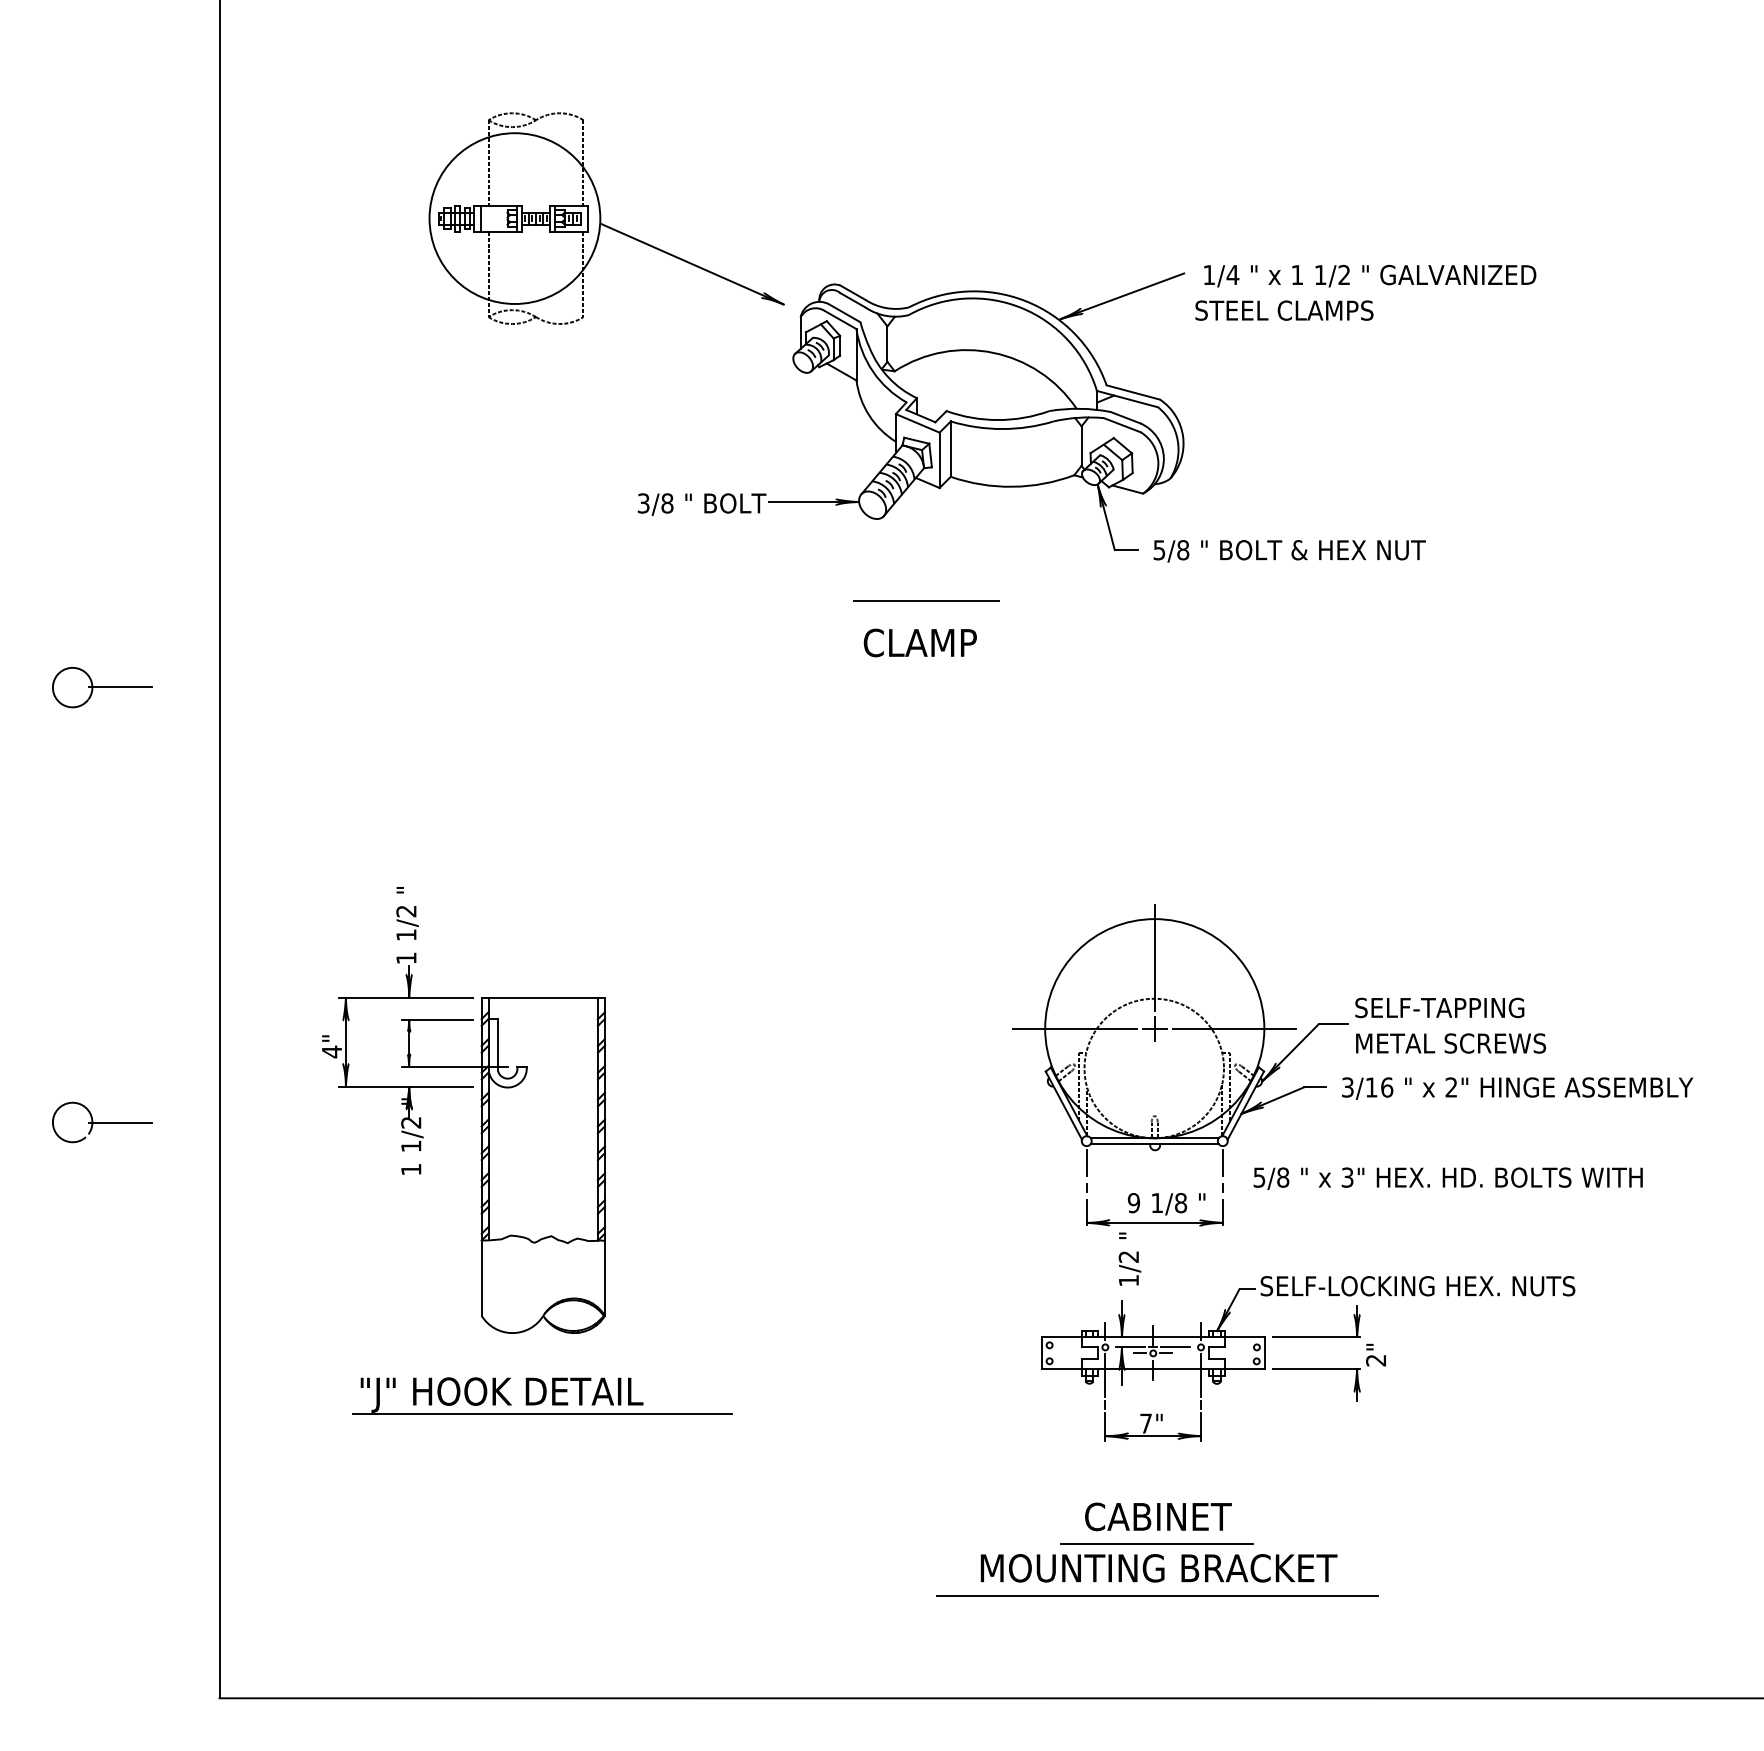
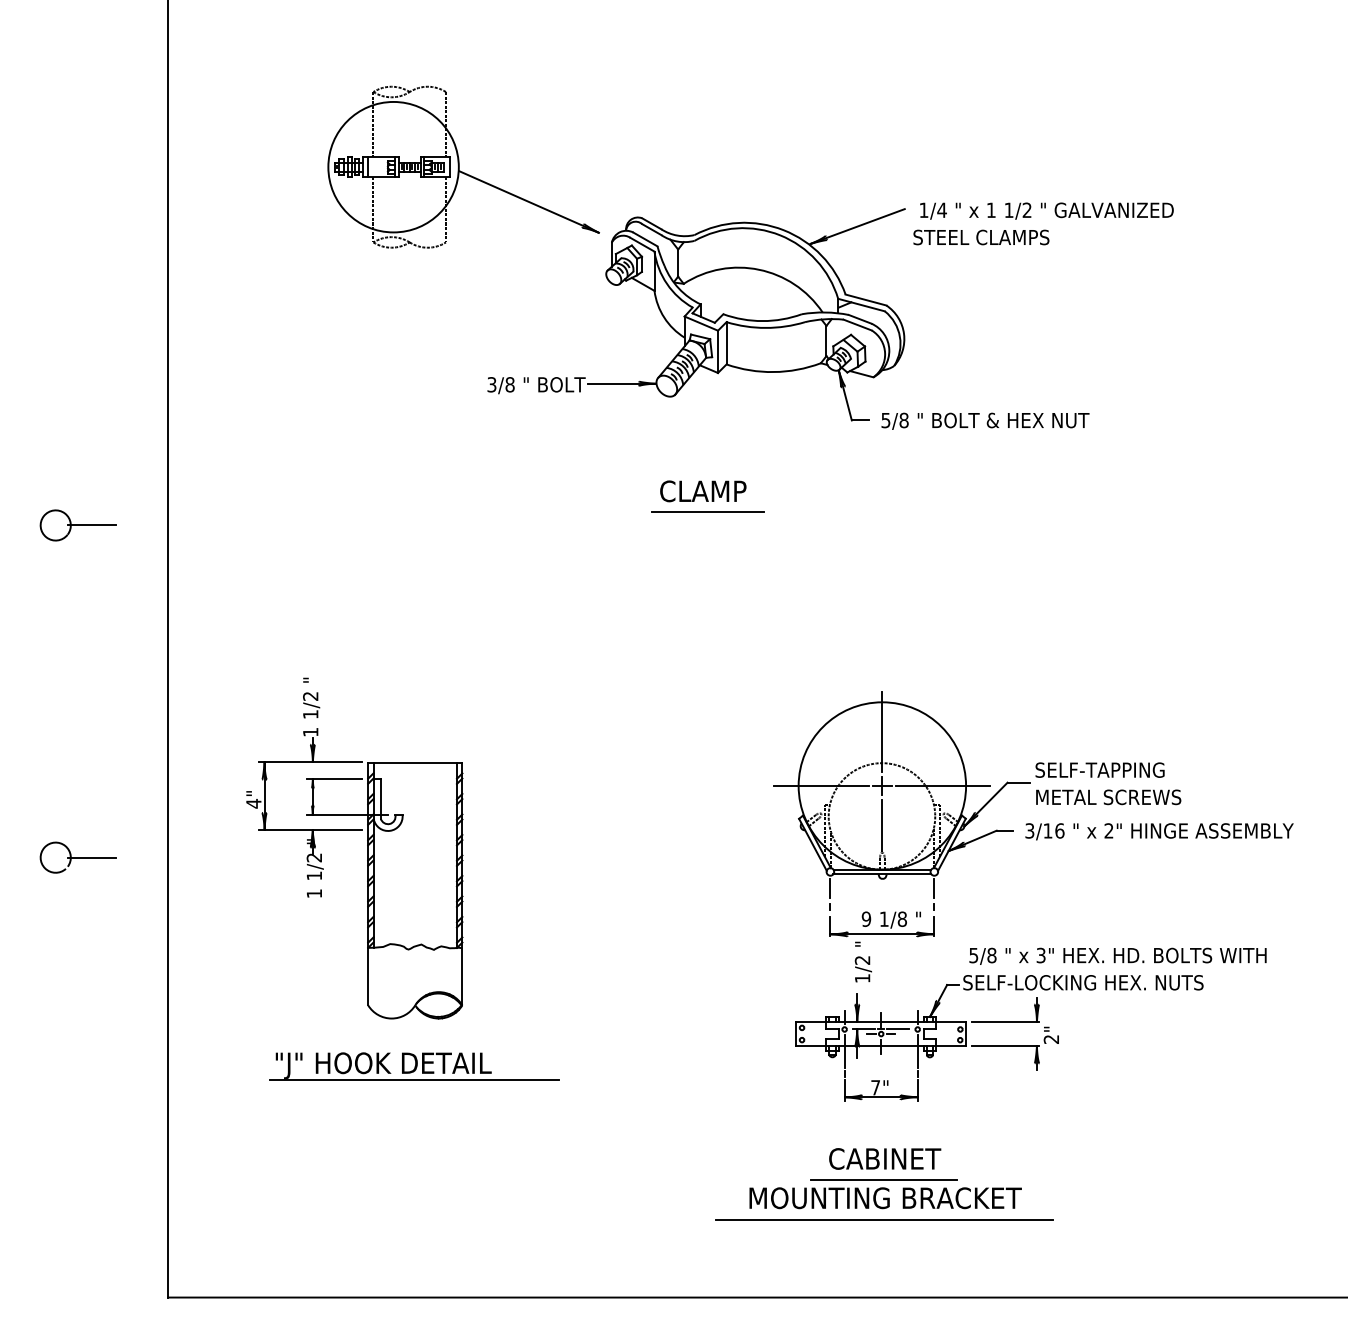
line: (926, 600) -> (707, 510), moved
line: (1154, 1079) -> (882, 824), added
text: (1447, 1178) -> (1117, 956), moved

